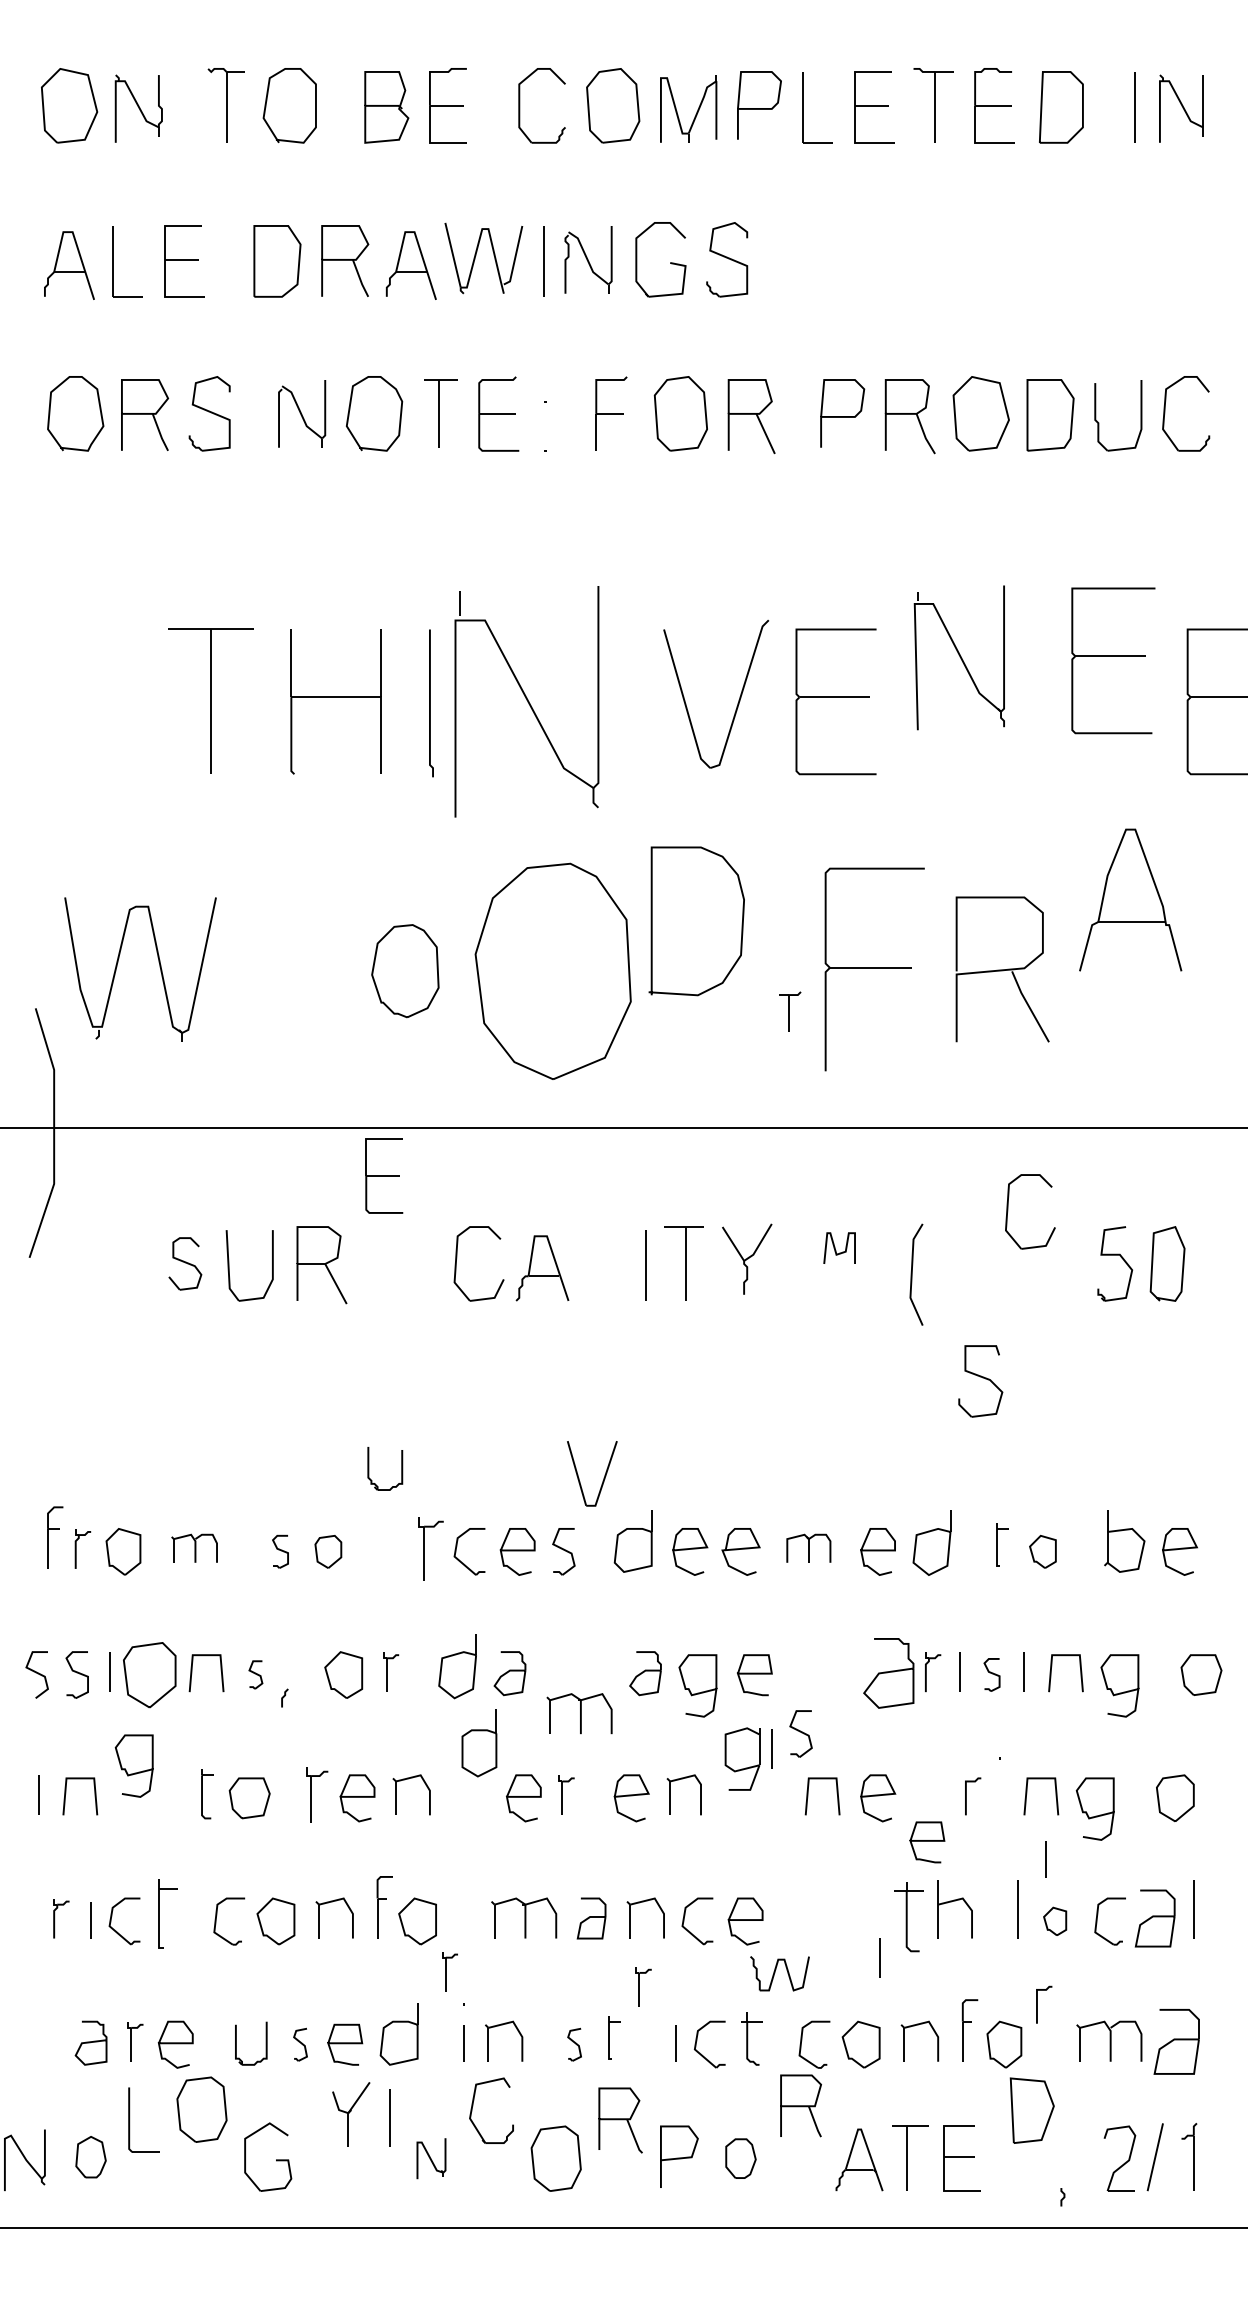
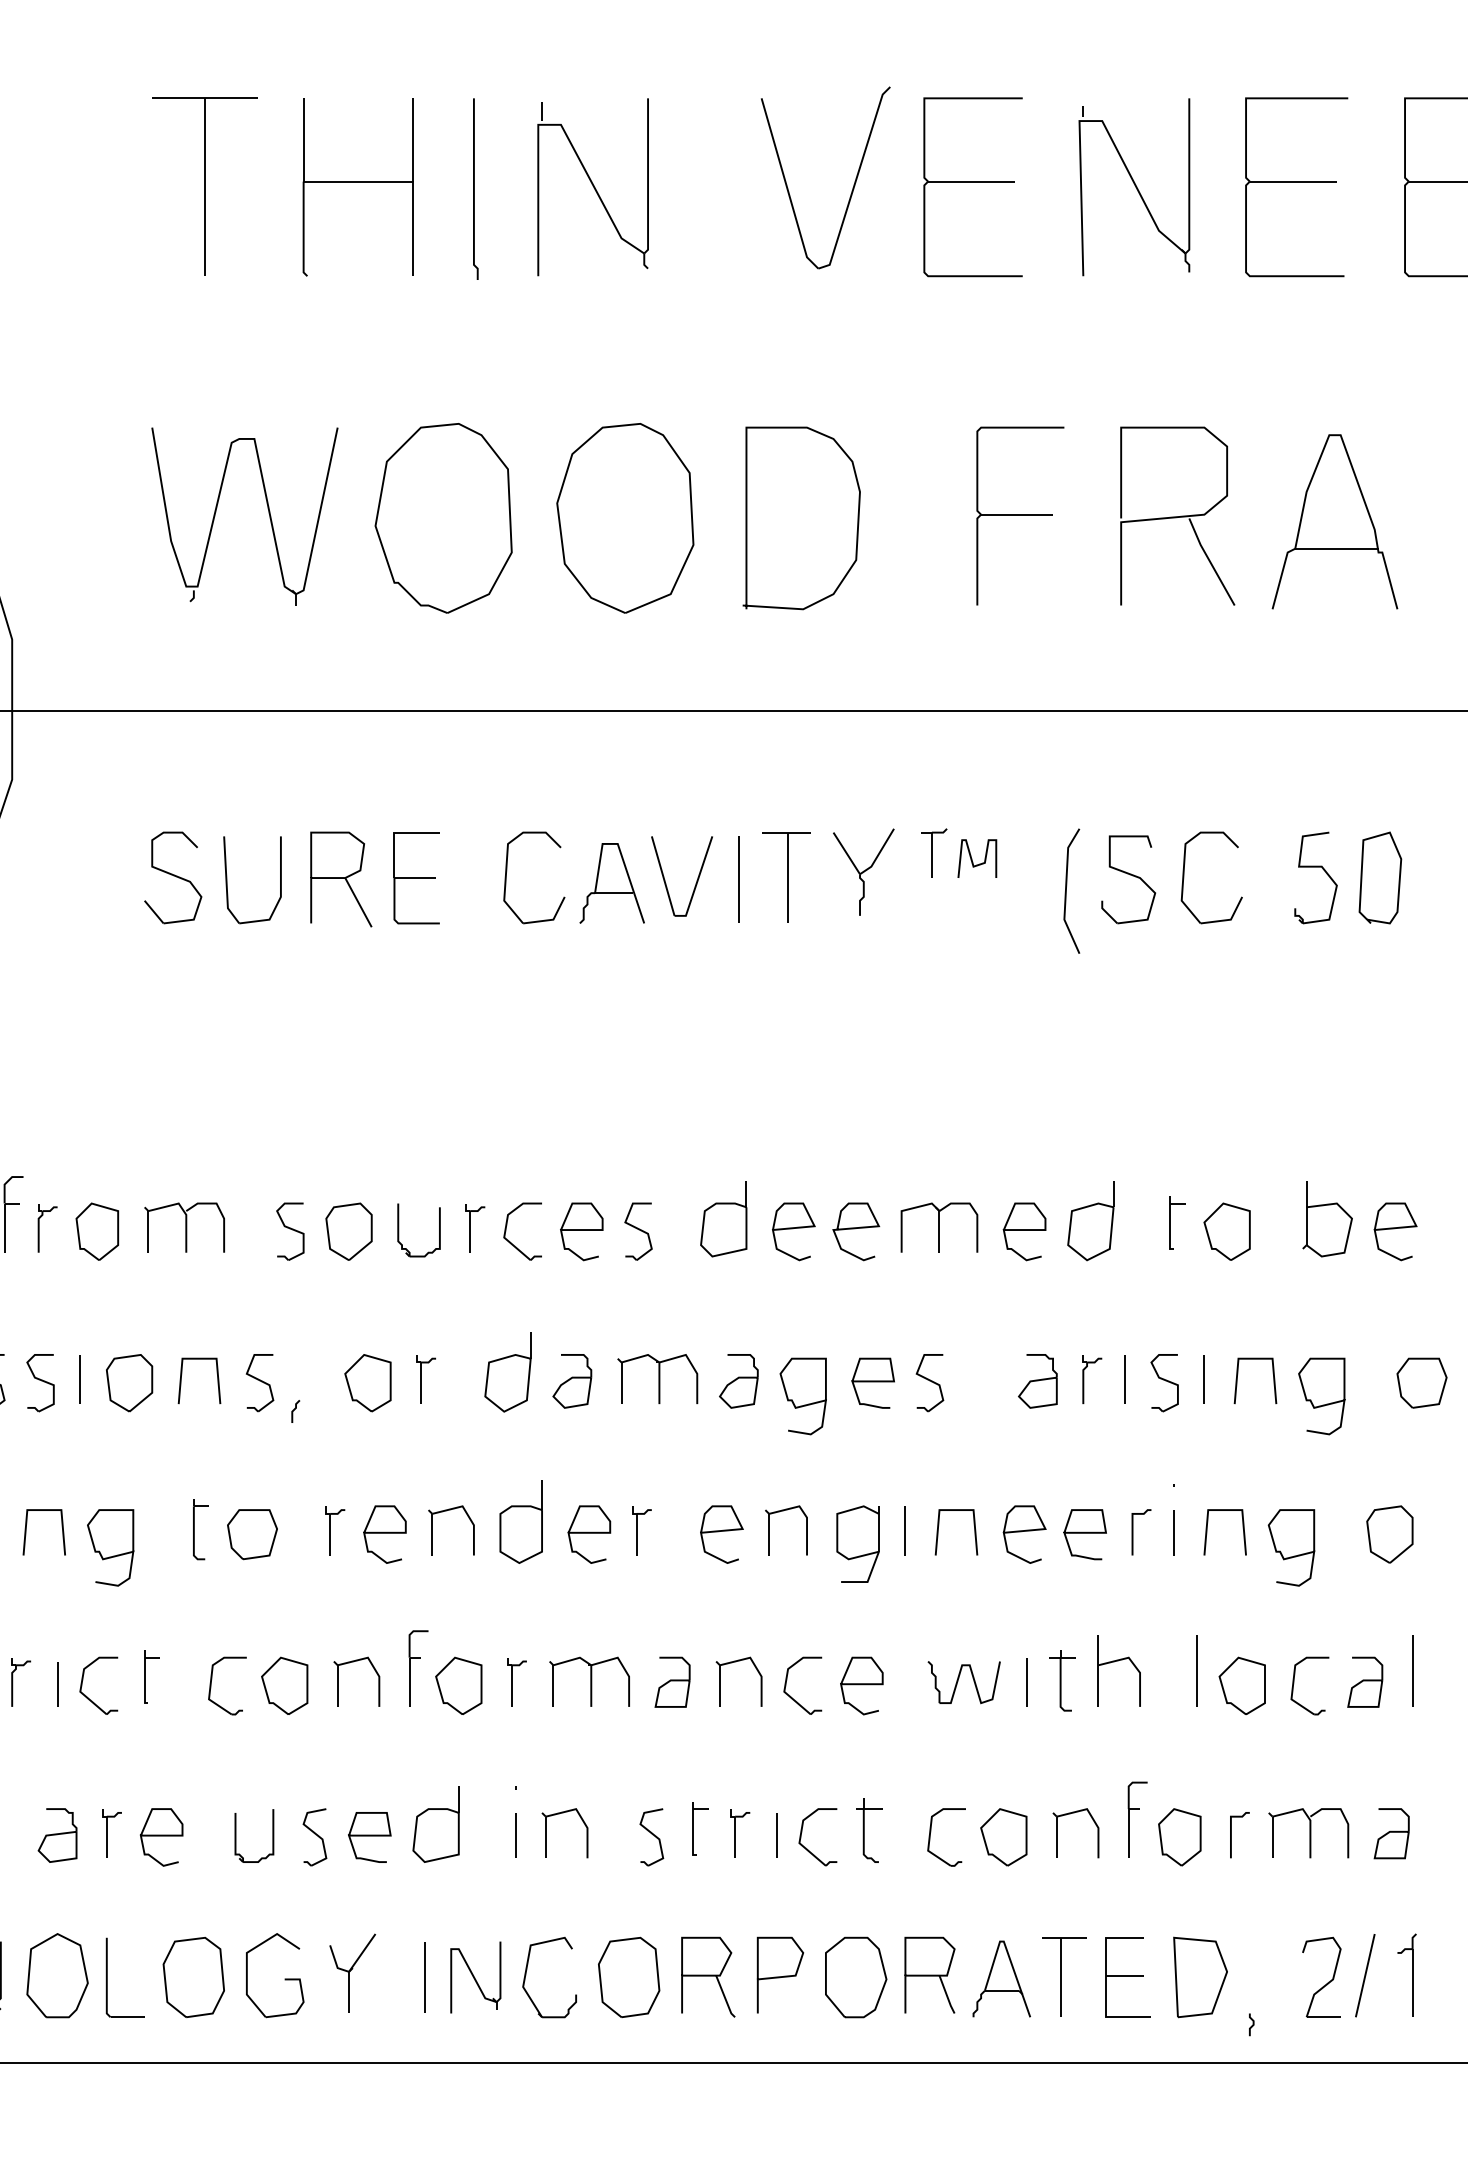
part: (958, 657) -> (1133, 186), moved
part: (1113, 660) -> (1296, 186), moved
part: (526, 701) -> (592, 186), size x0.62
part: (1130, 899) -> (1334, 521), moved
curve: (652, 921) -> (747, 518), moved
part: (159, 967) -> (268, 513), moved
part: (874, 969) -> (1020, 516), size x0.71
part: (405, 970) -> (443, 517), size x1.67
part: (552, 970) -> (624, 517), size x0.71
part: (790, 1011) -> (934, 852), moved
part: (384, 1175) -> (416, 877), moved
part: (1008, 1211) -> (1184, 877), moved
part: (185, 1263) -> (173, 877), size x1.43
part: (980, 1381) -> (1128, 879), moved
part: (369, 1468) -> (399, 1230), moved
part: (603, 1477) -> (695, 881), moved
part: (194, 1548) -> (184, 1227), size x1.43
part: (431, 1548) -> (475, 1227), size x0.62
part: (808, 1548) -> (939, 1227), size x1.43
part: (280, 1551) -> (290, 1231), size x1.43
part: (328, 1551) -> (349, 1231), size x1.43
part: (1042, 1551) -> (1226, 1231), size x1.43
part: (888, 1673) -> (1037, 1381), size x0.62
part: (149, 1674) -> (129, 1382), size x0.71
part: (255, 1674) -> (259, 1382), size x1.67
part: (991, 1674) -> (1163, 1382), size x1.43
part: (579, 1713) -> (657, 1378), moved
part: (800, 1733) -> (929, 1382), moved
part: (479, 1743) -> (521, 1522), moved
line: (771, 1748) -> (904, 1529), moved
part: (742, 1758) -> (858, 1543), moved
curve: (134, 1772) -> (110, 1555), moved
part: (317, 1794) -> (335, 1529), size x0.71
curve: (927, 1841) -> (1085, 1533), moved
line: (1045, 1859) -> (1173, 1532), moved
part: (167, 1913) -> (151, 1676), size x0.62
part: (908, 1917) -> (1061, 1681), size x0.71
part: (1155, 1918) -> (1365, 1682), size x0.71
part: (1054, 1921) -> (1241, 1685), size x1.67
line: (879, 1957) -> (1026, 1682), moved
part: (449, 1971) -> (516, 1682), moved
part: (779, 1973) -> (963, 1682), moved
part: (643, 1986) -> (740, 1833), moved
line: (1037, 2004) -> (1231, 1834), moved
part: (1176, 2041) -> (1391, 1833), size x0.62
part: (300, 2044) -> (314, 1837), size x1.43
part: (574, 2044) -> (651, 1837), size x1.43
part: (800, 2105) -> (929, 1974), moved
part: (473, 2106) -> (527, 1972), moved
part: (201, 2109) -> (193, 1977), moved
part: (1031, 2110) -> (1199, 1977), moved
part: (351, 2114) -> (352, 1973), moved
line: (389, 2117) -> (424, 1977), moved
part: (130, 2119) -> (108, 1977), moved
part: (620, 2120) -> (708, 1977), moved
part: (90, 2156) -> (56, 1974), size x1.67
part: (431, 2158) -> (475, 1977), size x1.43
part: (740, 2158) -> (855, 1977), size x1.67

